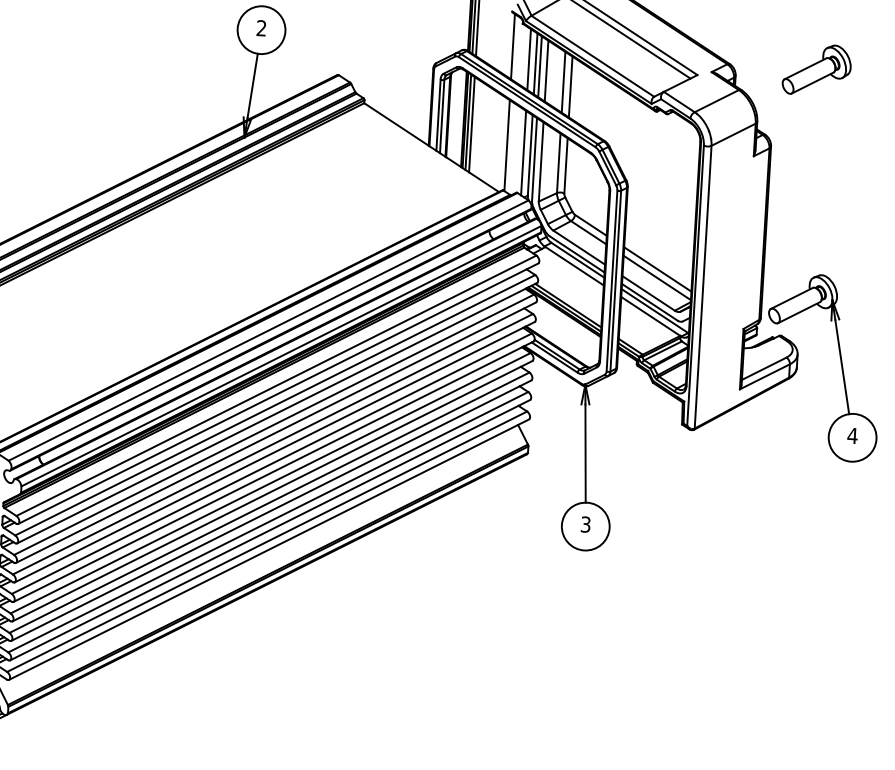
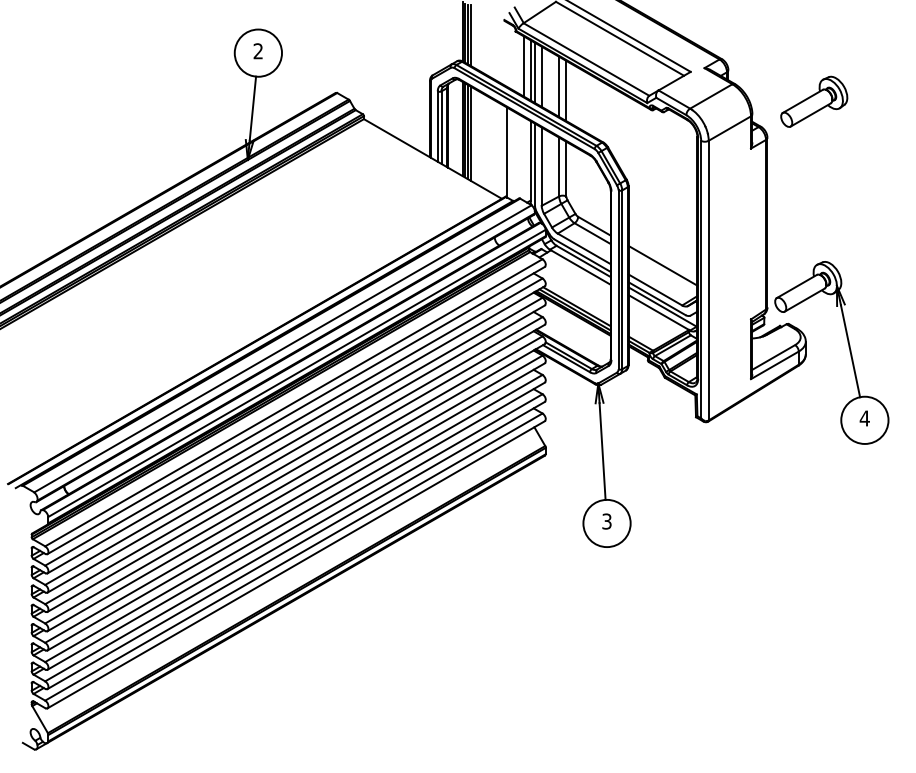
line: (513, 46) -> (507, 54), removed
part: (817, 69) -> (814, 101), moved
line: (523, 152) -> (523, 158), removed
line: (656, 278) -> (662, 274), removed

